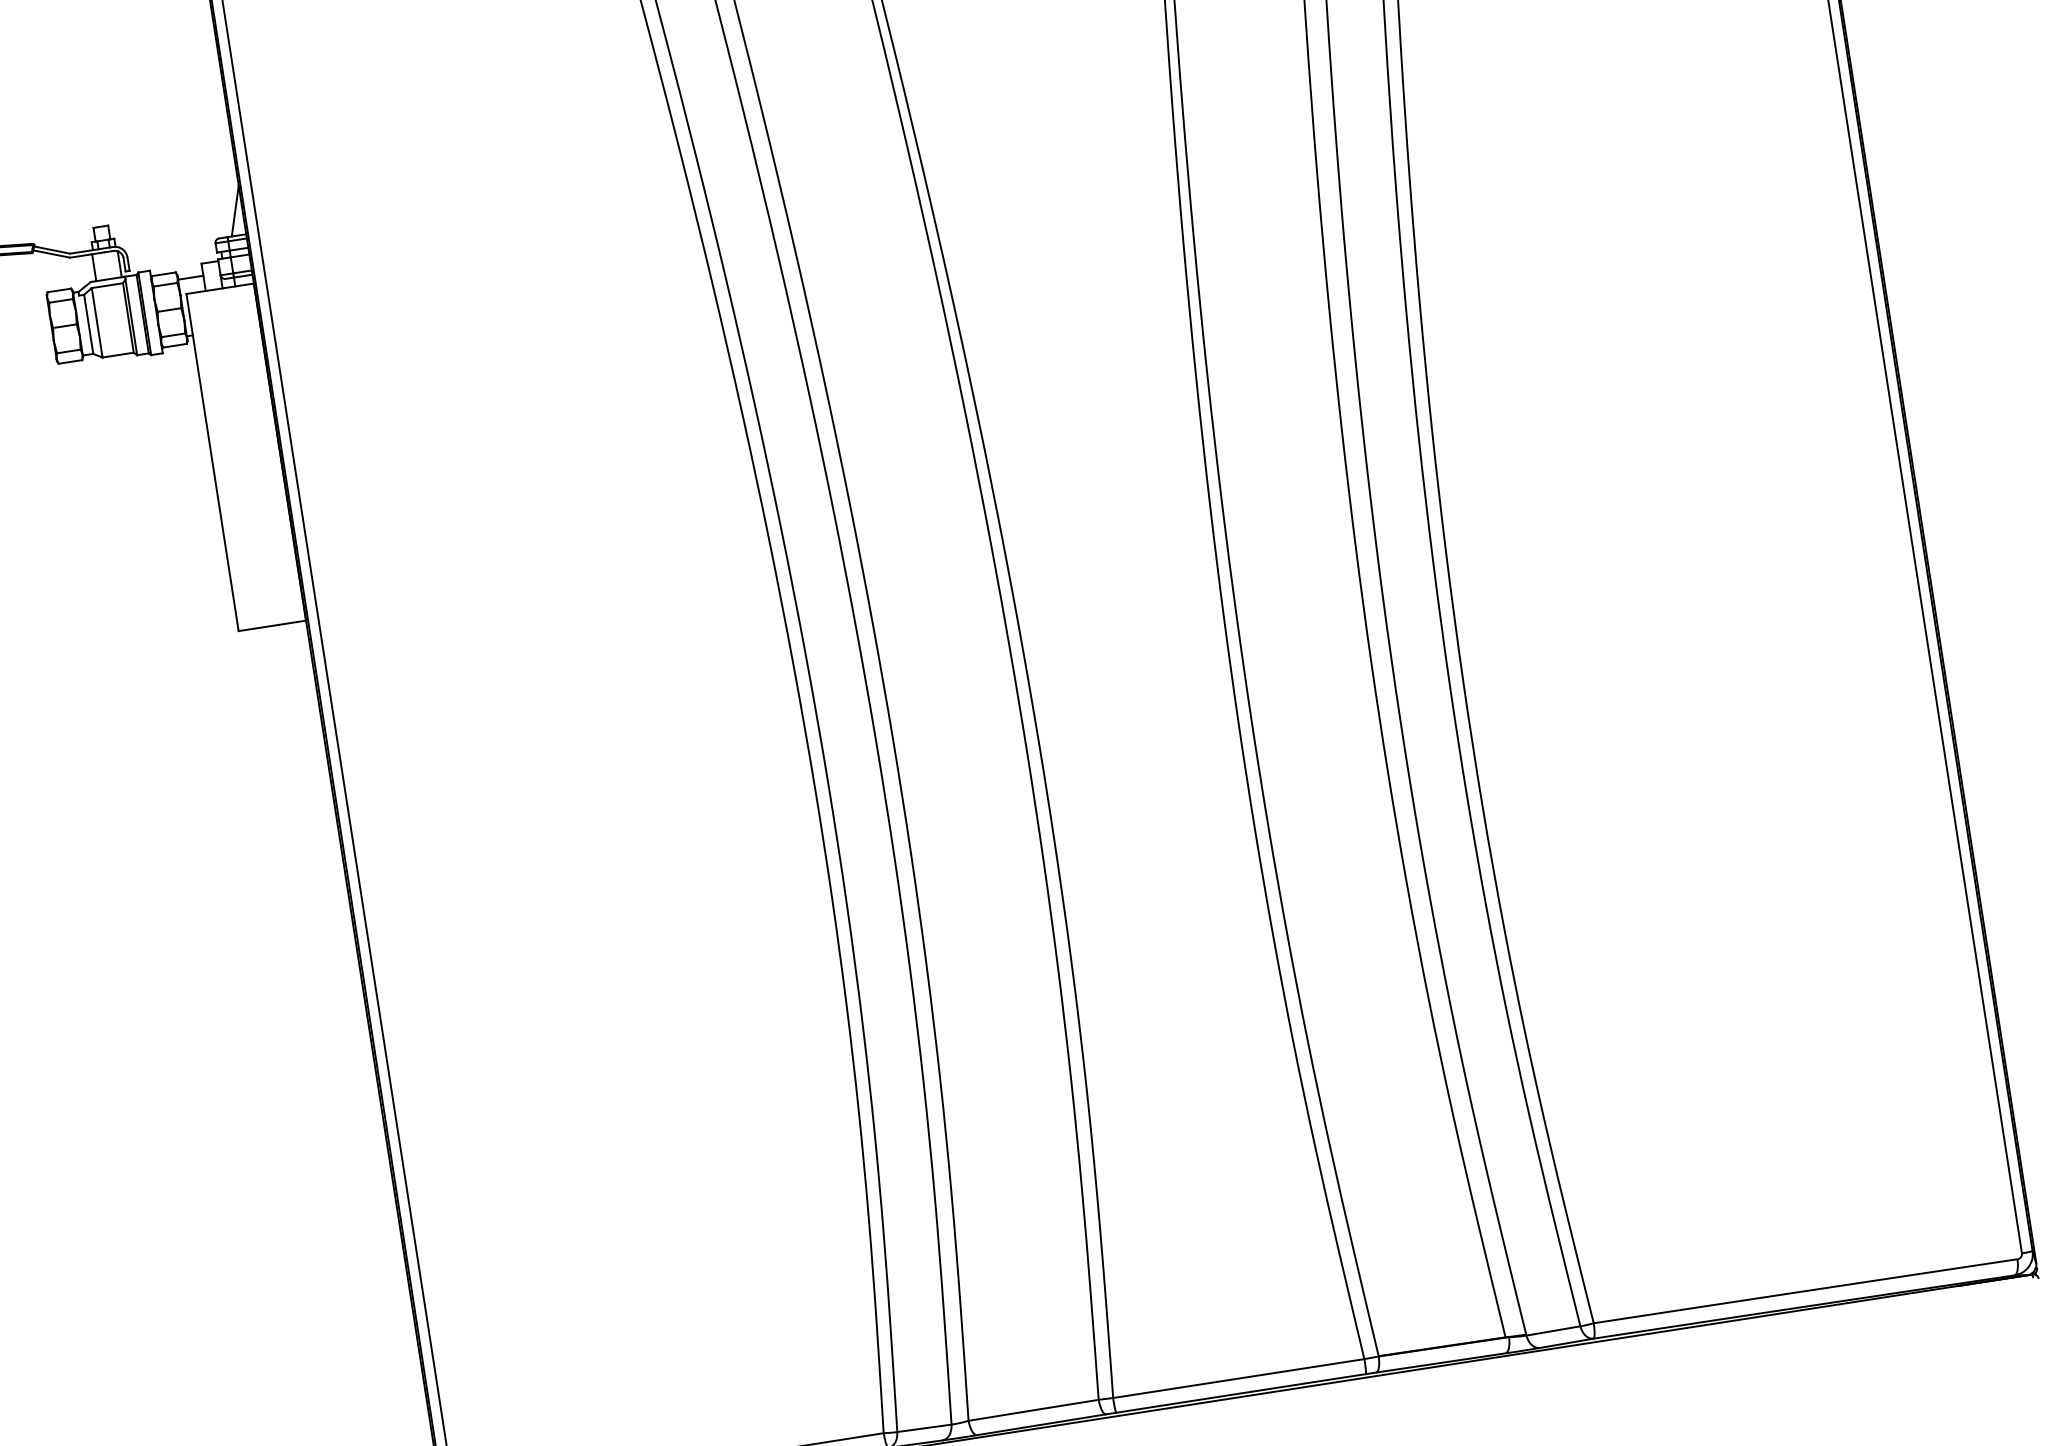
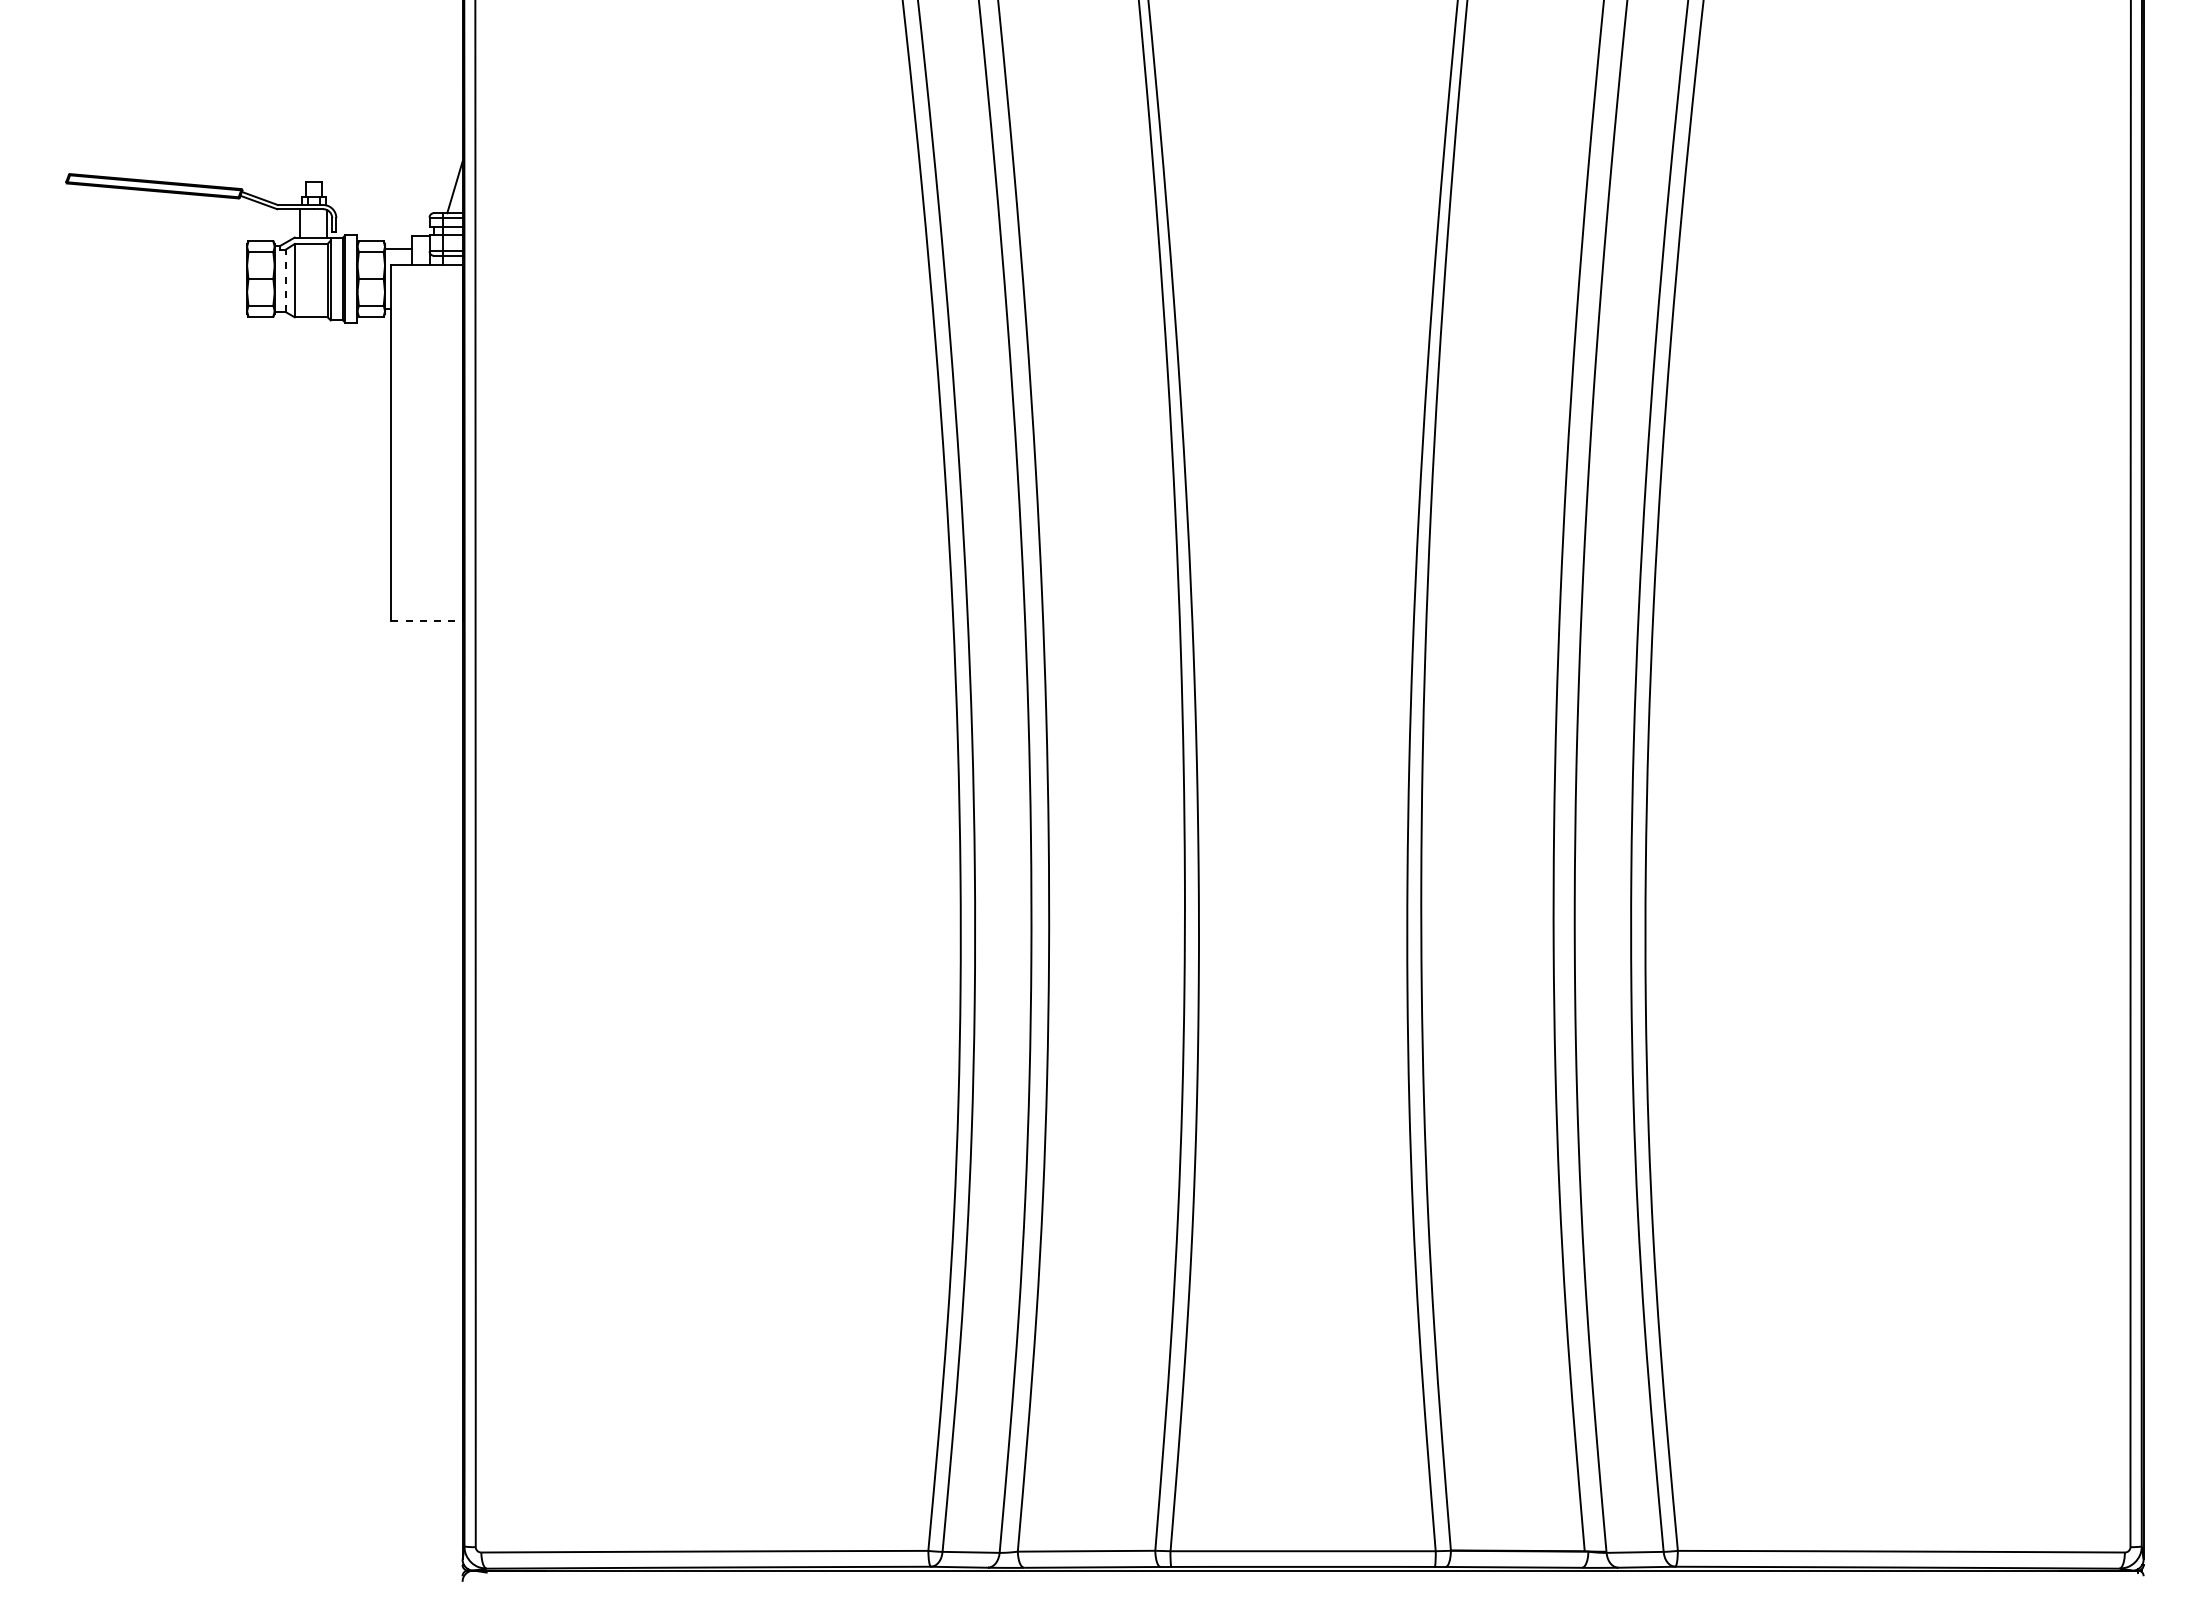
line: (88, 324) -> (285, 280), solid -> dashed
line: (272, 626) -> (426, 621), solid -> dashed

